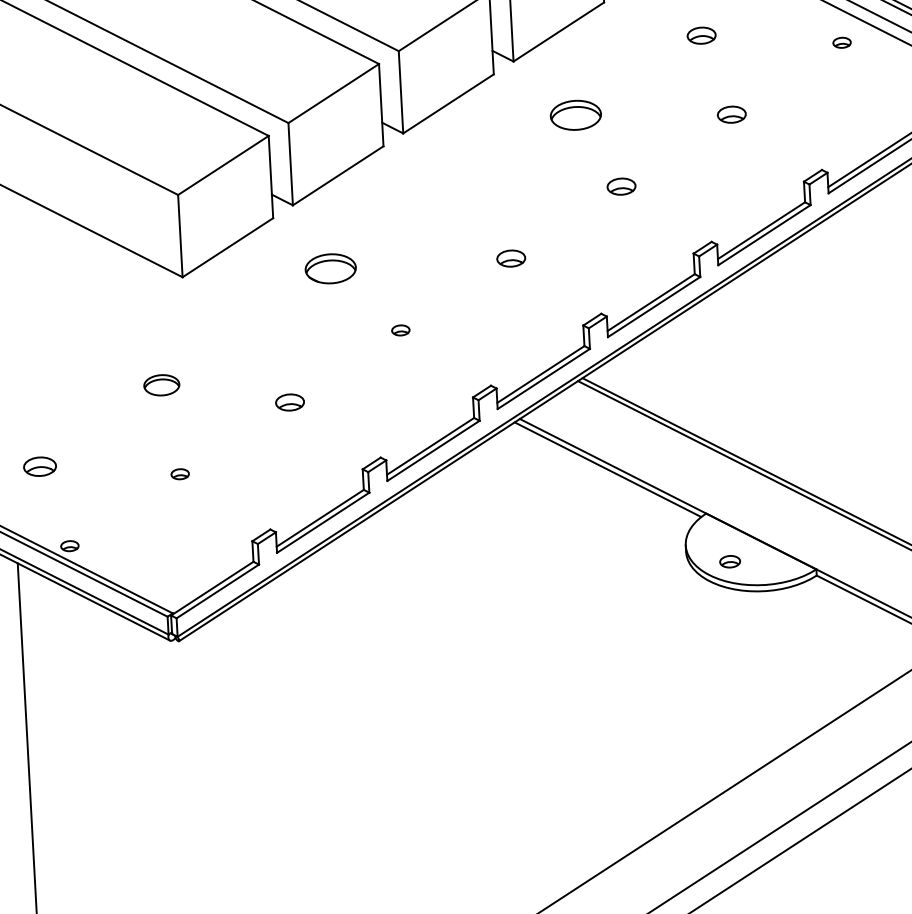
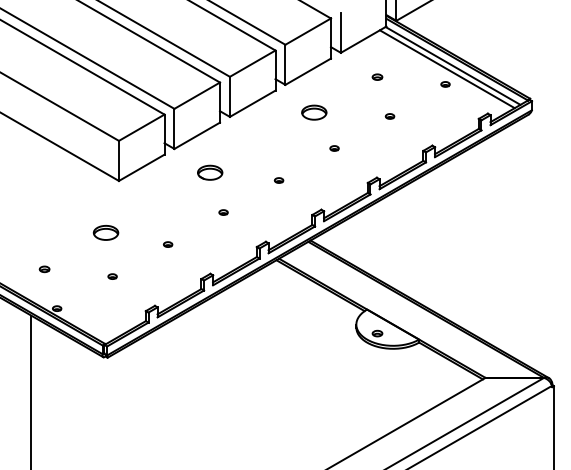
part: (701, 34) -> (377, 76), size x0.71
part: (730, 114) -> (389, 116), size x0.62
part: (621, 186) -> (334, 148), size x0.62
part: (509, 258) -> (278, 180), size x0.62
part: (331, 268) -> (210, 172), moved
part: (160, 384) -> (105, 232), size x1.43
part: (291, 402) -> (168, 244), size x0.62
part: (39, 467) -> (44, 269), size x0.62

